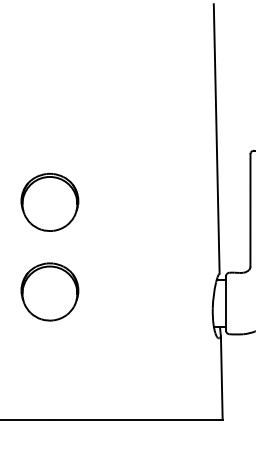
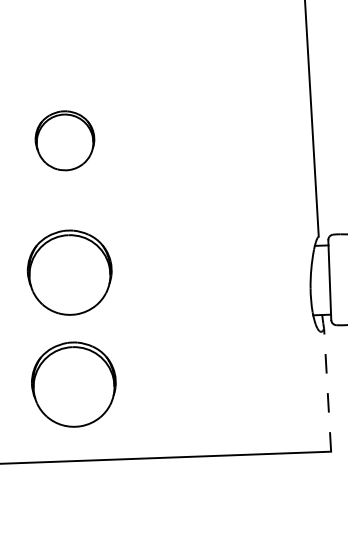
part: (49, 202) -> (64, 140), size x0.7
part: (49, 367) -> (73, 383), added
line: (221, 377) -> (327, 389), solid -> dashed

